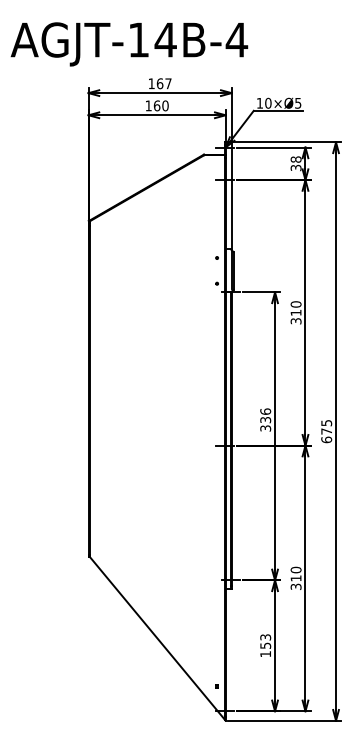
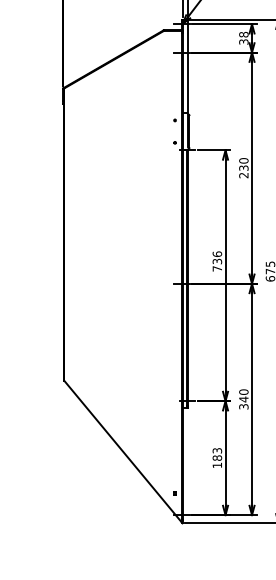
text: (295, 316) -> (243, 171), 310 -> 230
text: (265, 428) -> (217, 268), 336 -> 736
text: (295, 578) -> (243, 399), 310 -> 340
text: (265, 645) -> (217, 457), 153 -> 183

